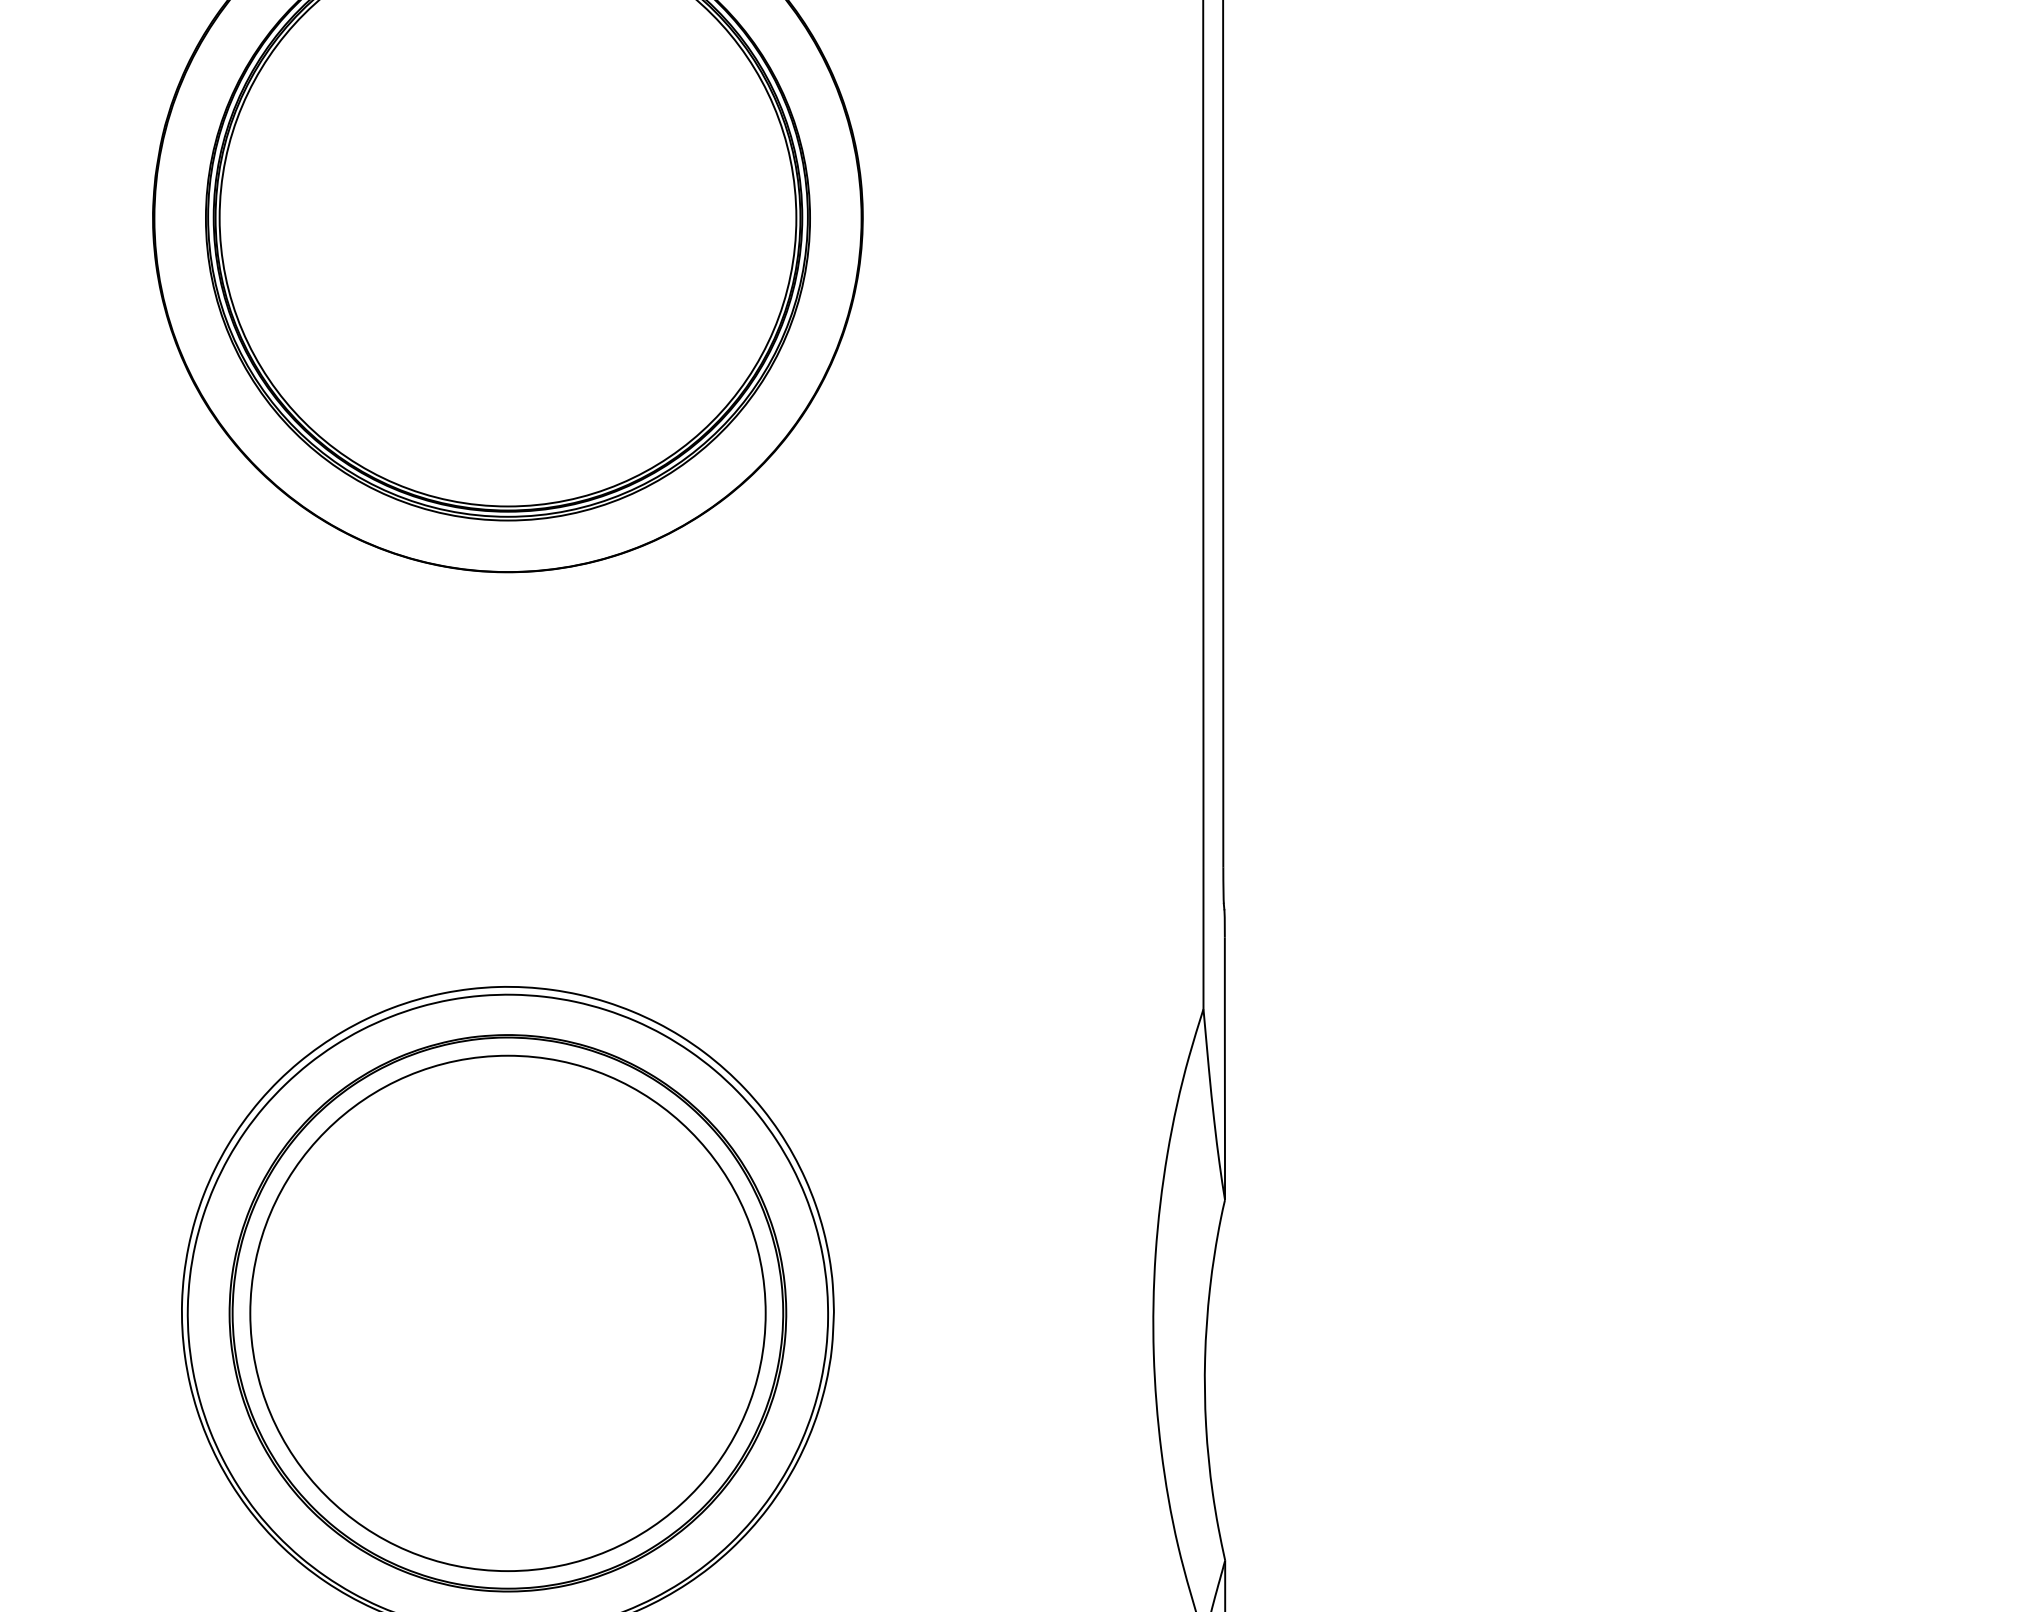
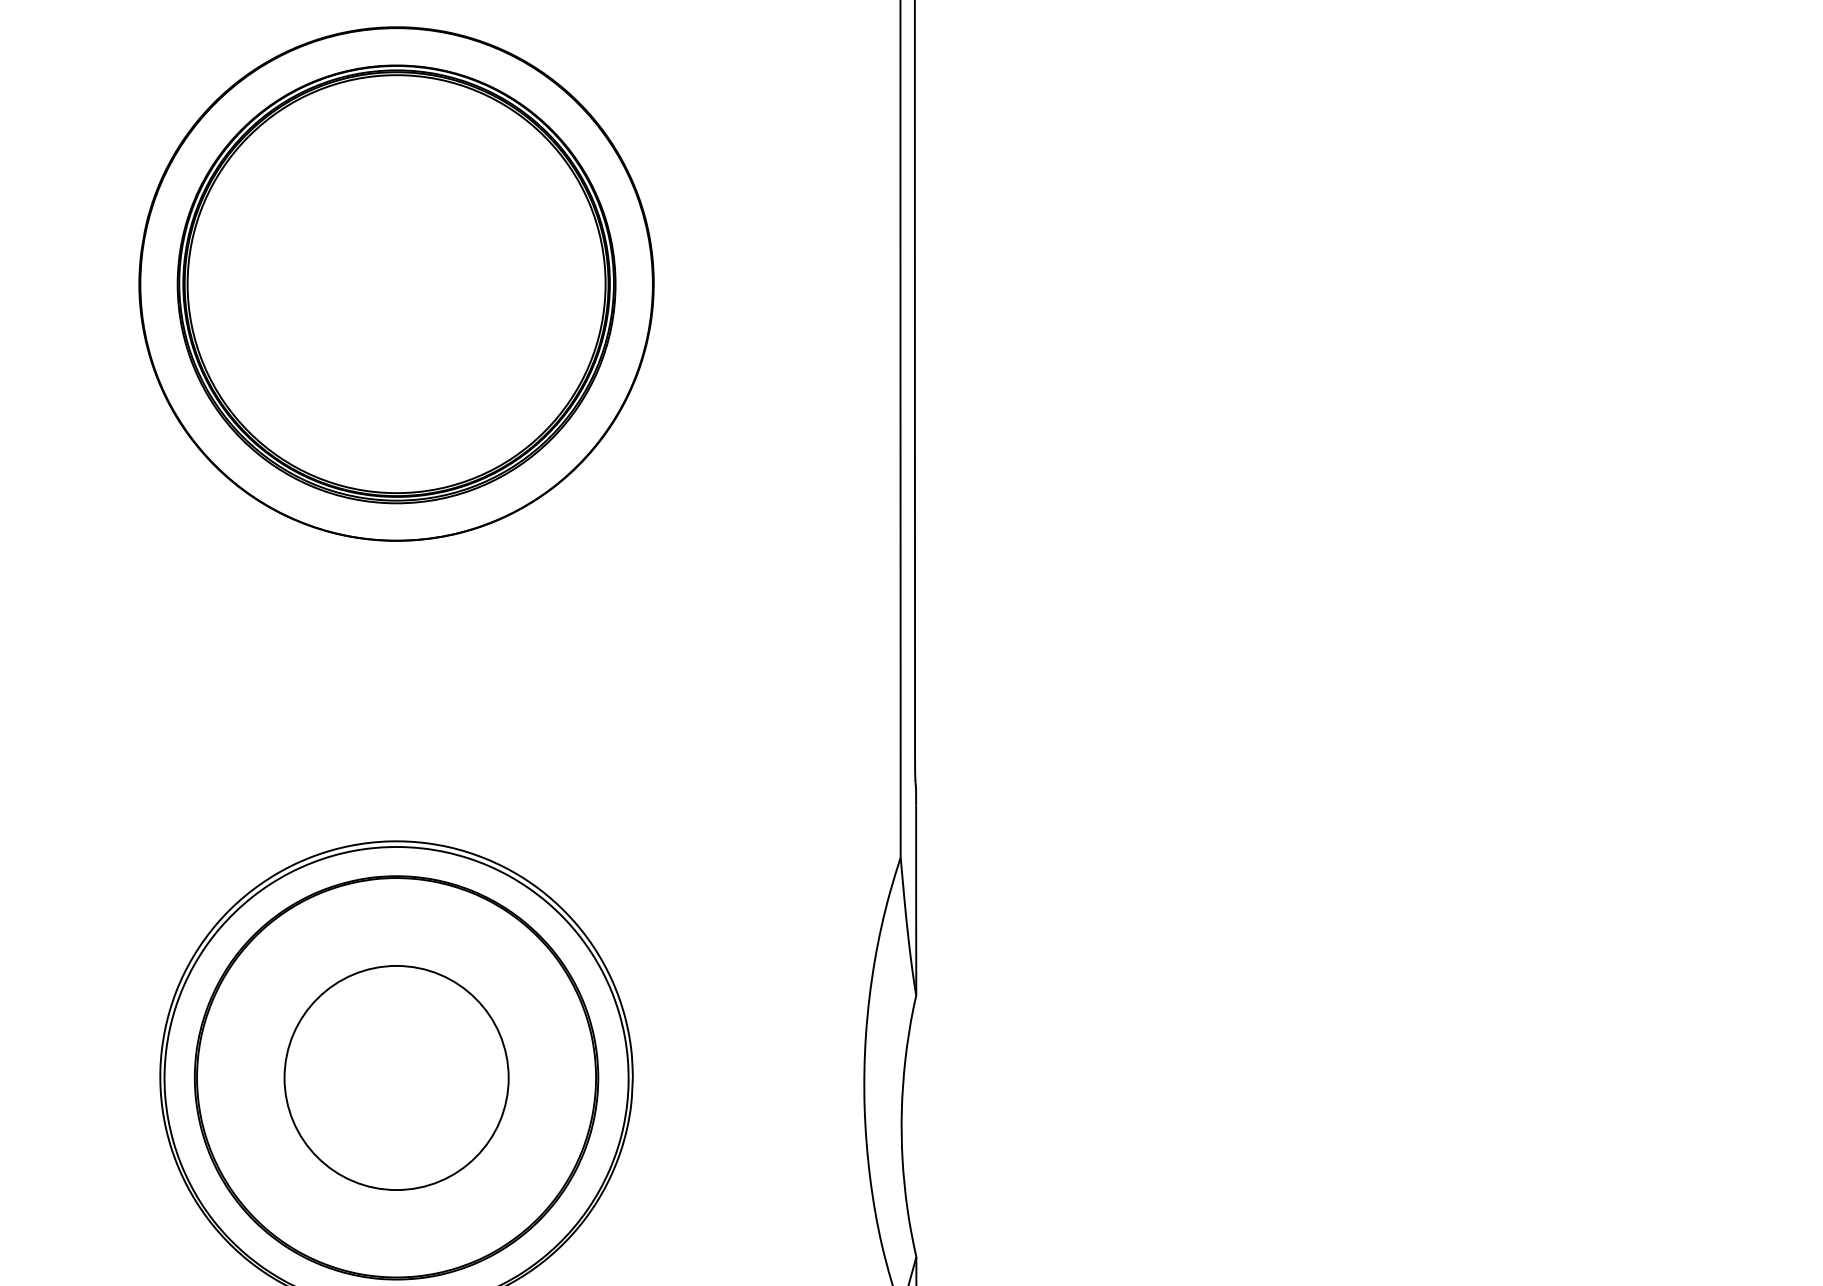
circle: (507, 1312) -> (396, 1077), size x0.6

